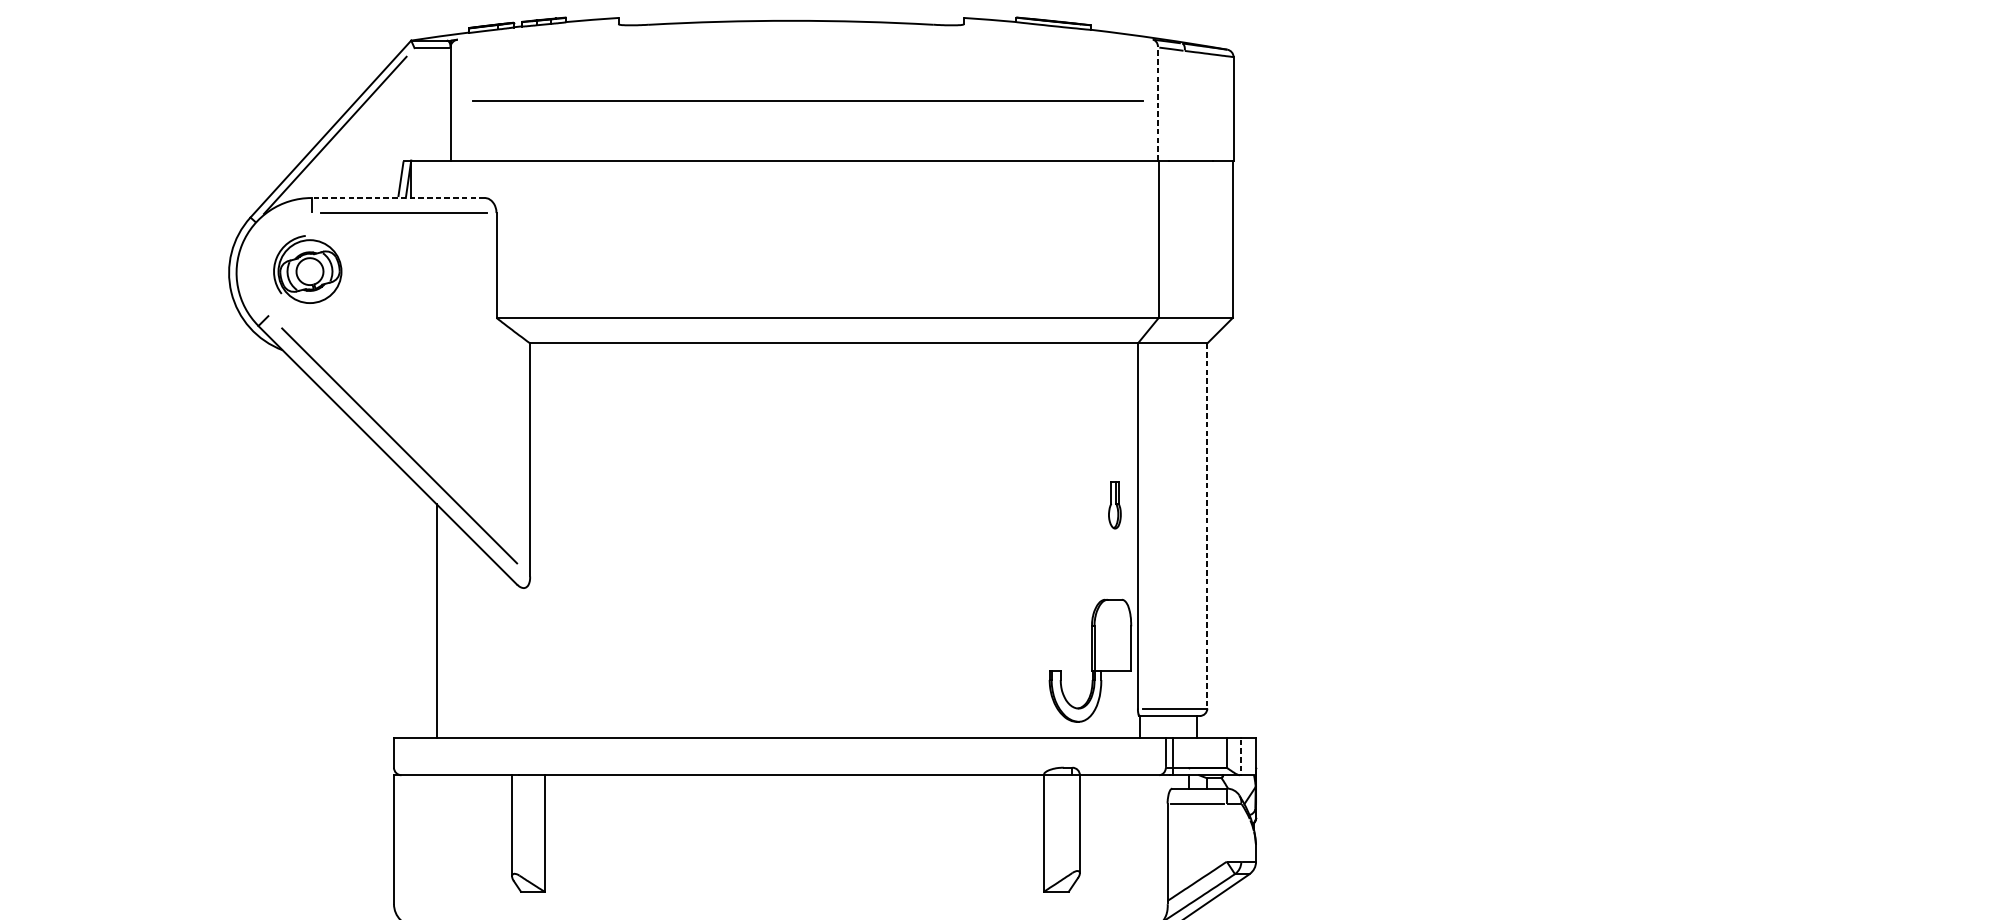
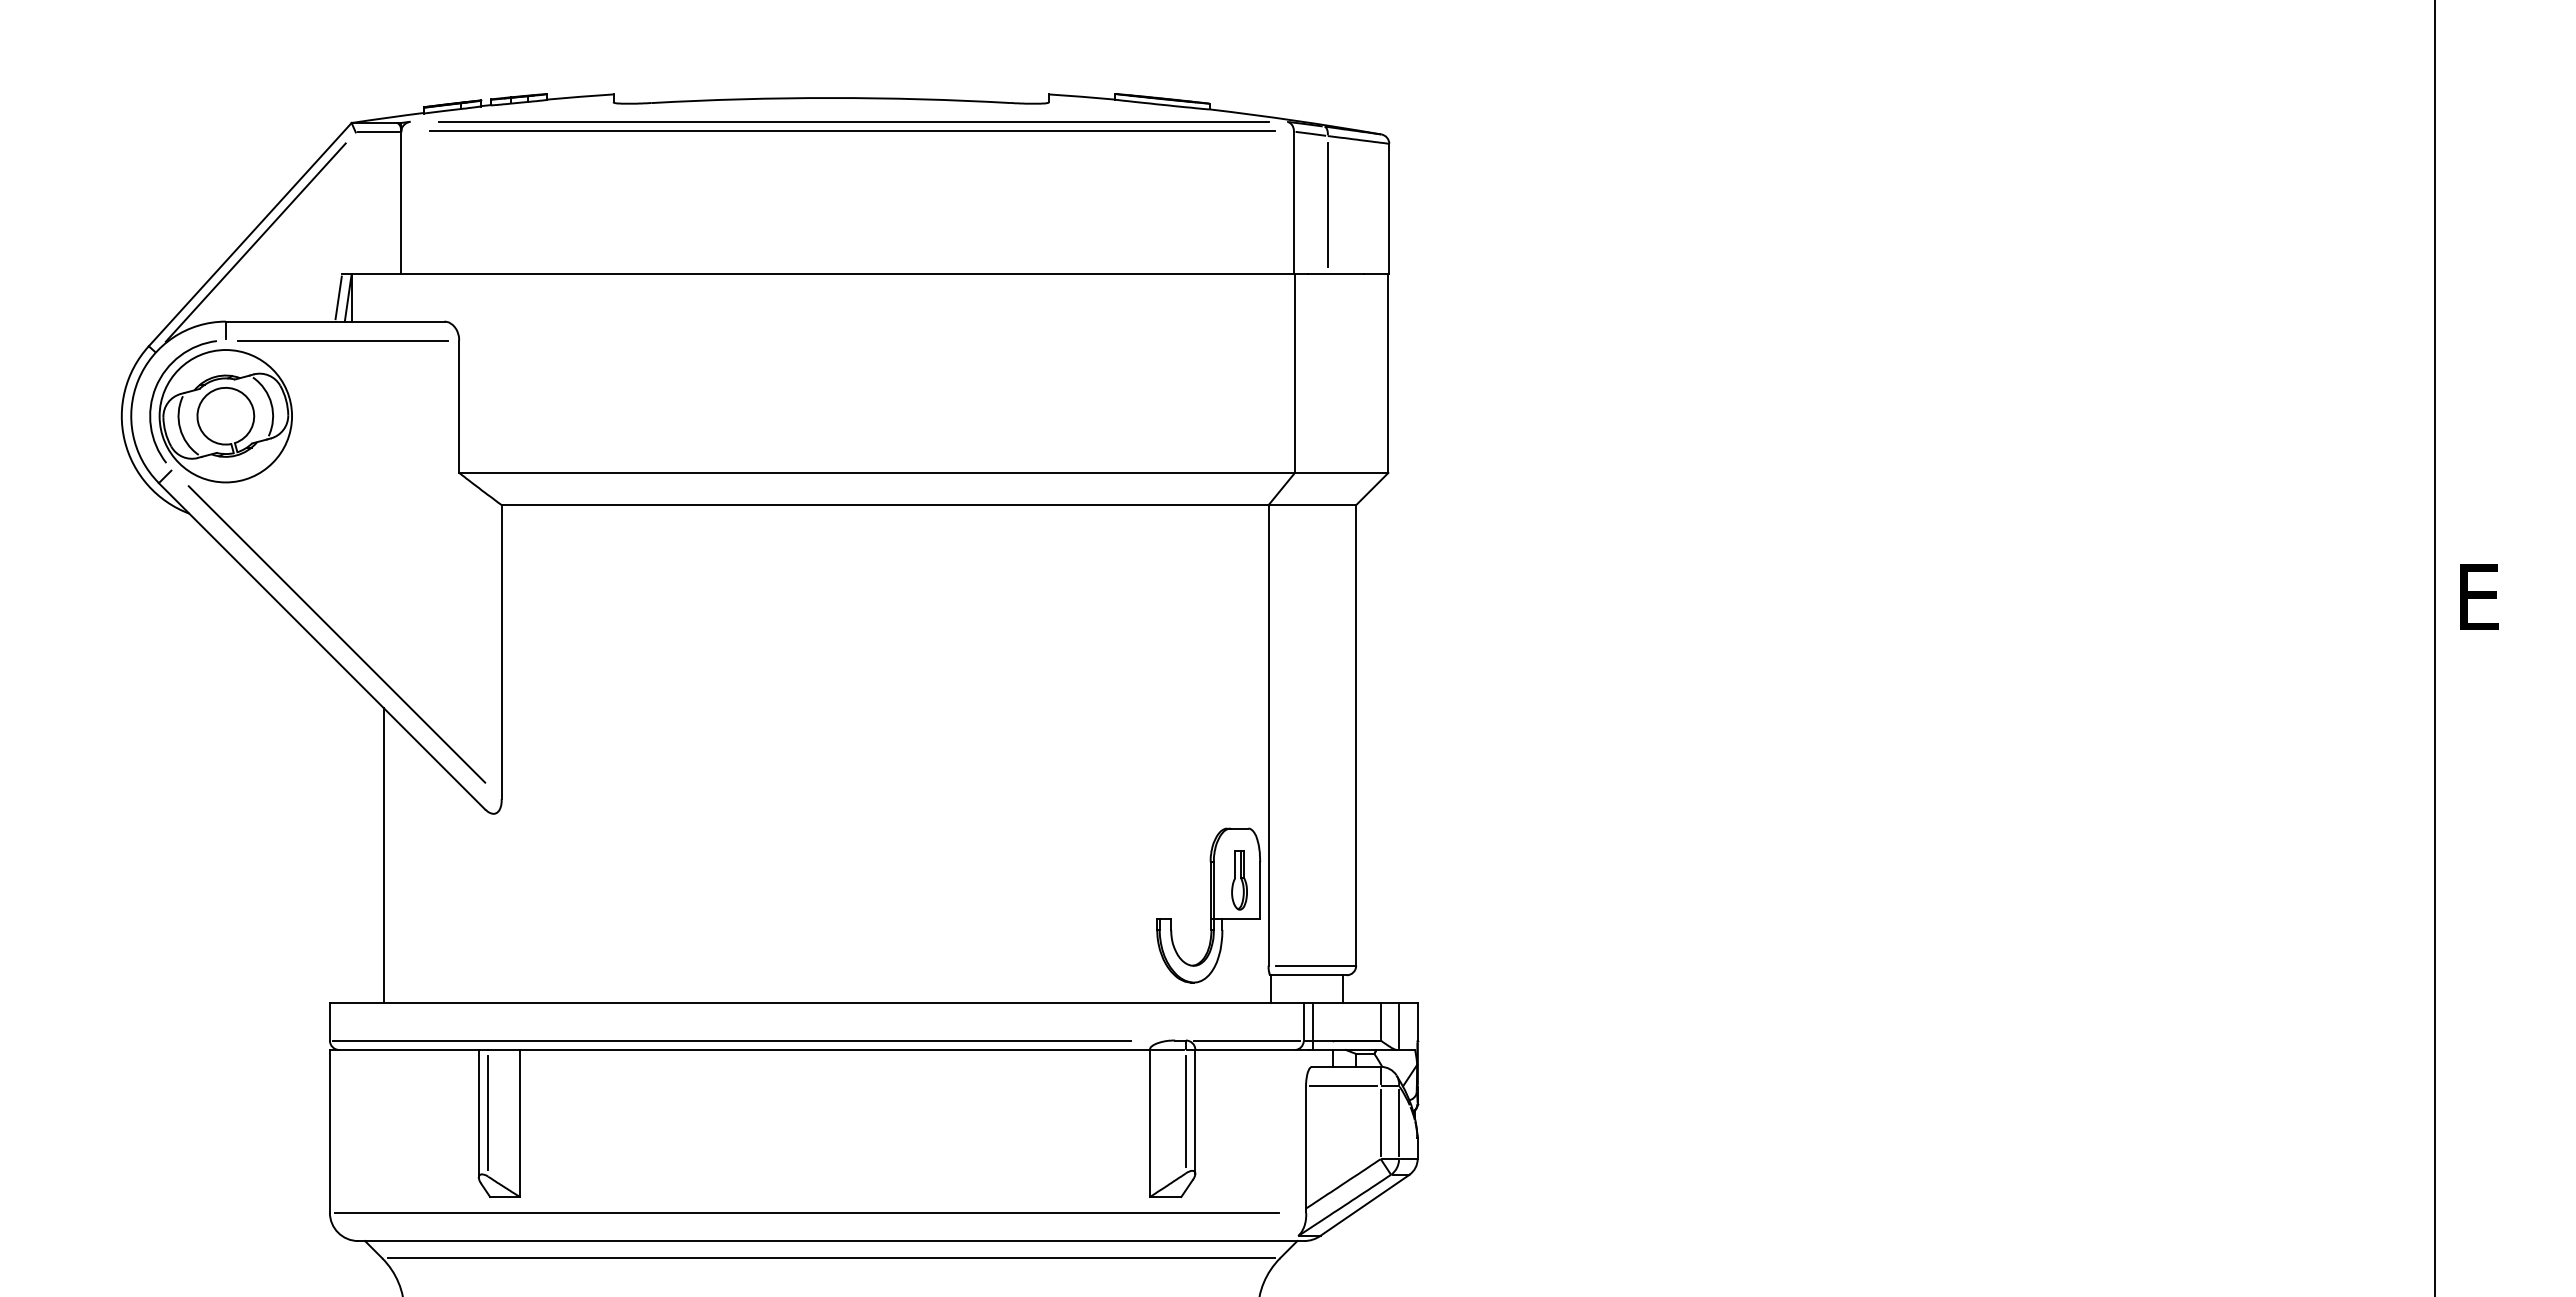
line: (809, 39) -> (854, 121), added
line: (808, 100) -> (852, 130), moved
line: (1157, 103) -> (1293, 202), dashed -> solid
line: (1184, 105) -> (1327, 204), added
line: (397, 197) -> (334, 321), dashed -> solid
part: (307, 269) -> (220, 411), size x1.67
part: (1114, 505) -> (1239, 880), moved
line: (1207, 526) -> (1356, 735), dashed -> solid
line: (1240, 756) -> (1398, 1026), dashed -> solid
line: (712, 767) -> (731, 1040), added
line: (1120, 767) -> (1246, 1040), added
line: (1072, 823) -> (1185, 1111), added
line: (519, 825) -> (488, 1113), added
line: (1226, 832) -> (1380, 1122), added
line: (1240, 832) -> (1398, 1122), added
line: (771, 904) -> (806, 1212), added

